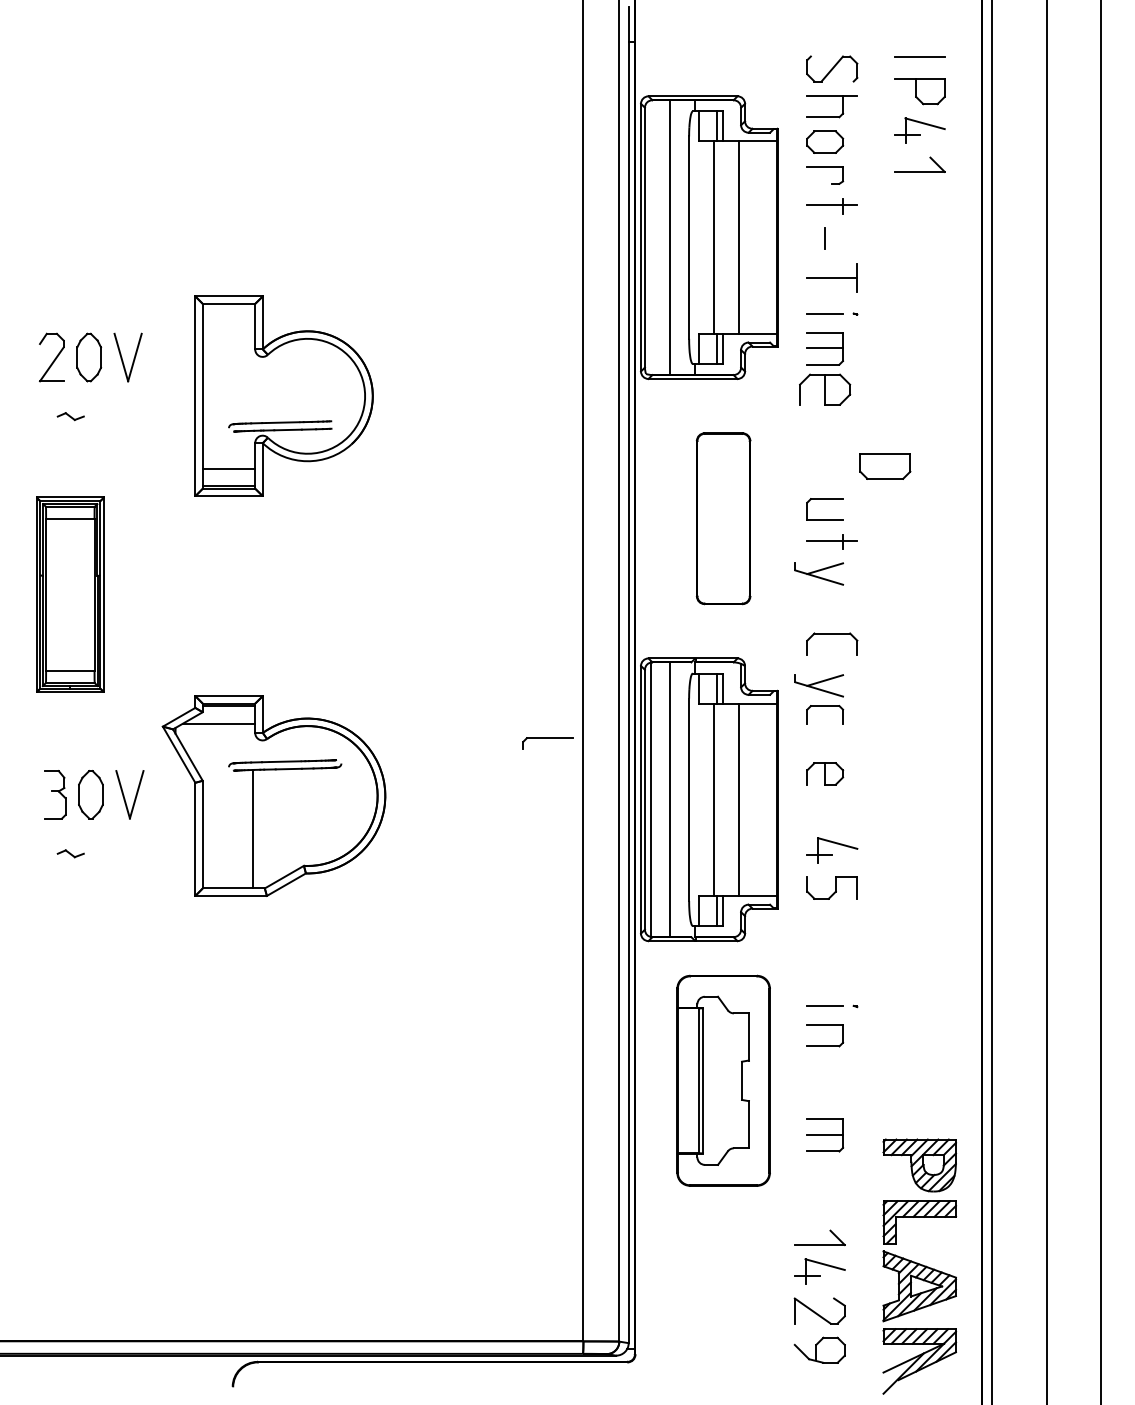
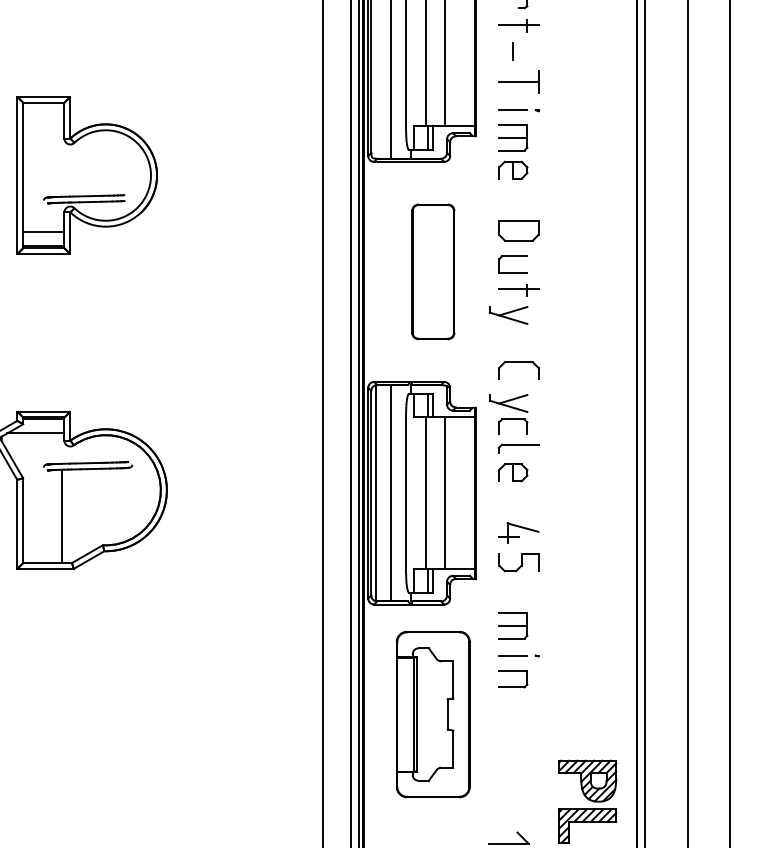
part: (825, 389) -> (513, 170), size x0.71
part: (885, 466) -> (519, 230), moved
part: (547, 743) -> (518, 448), moved
part: (824, 1135) -> (512, 626), moved

